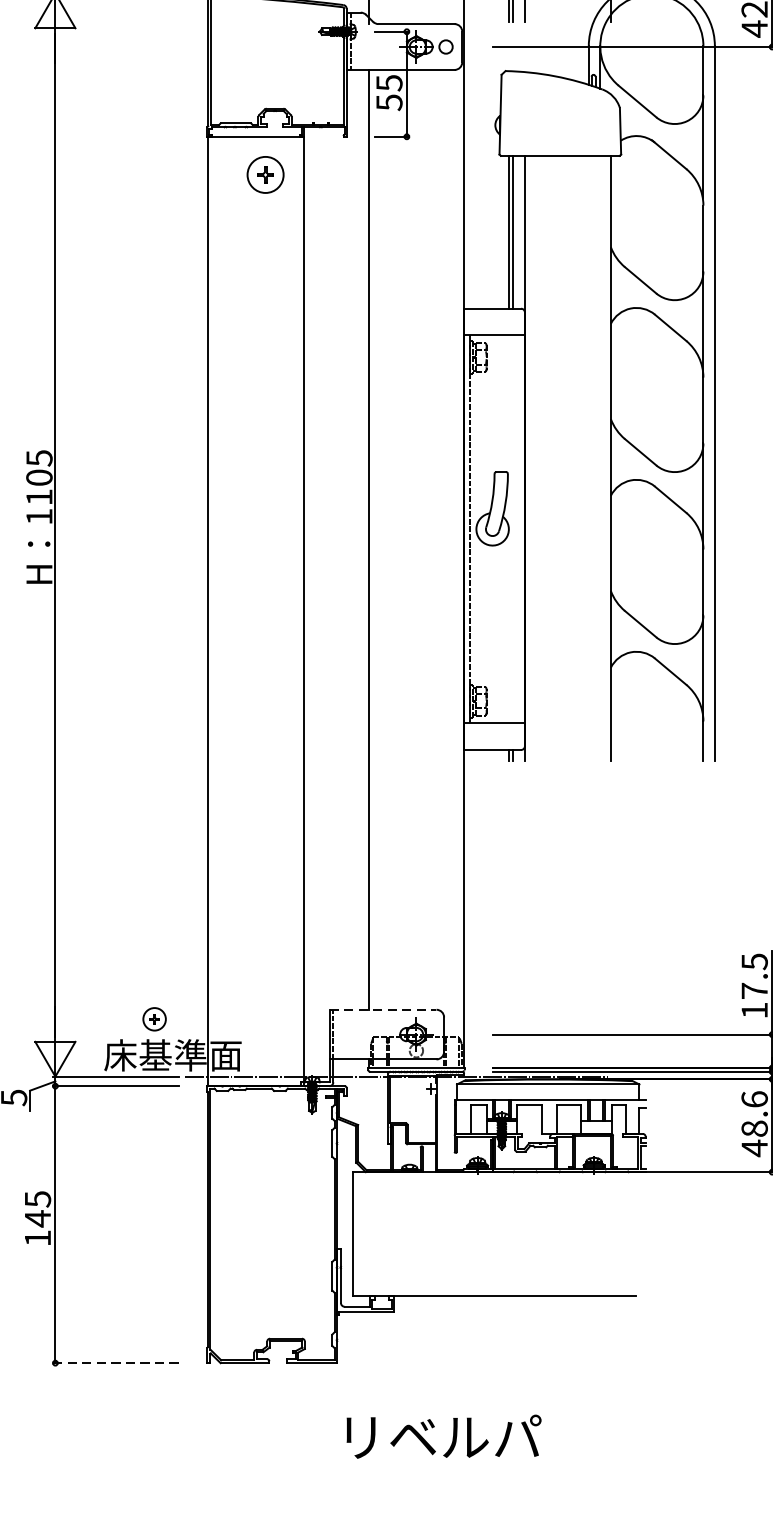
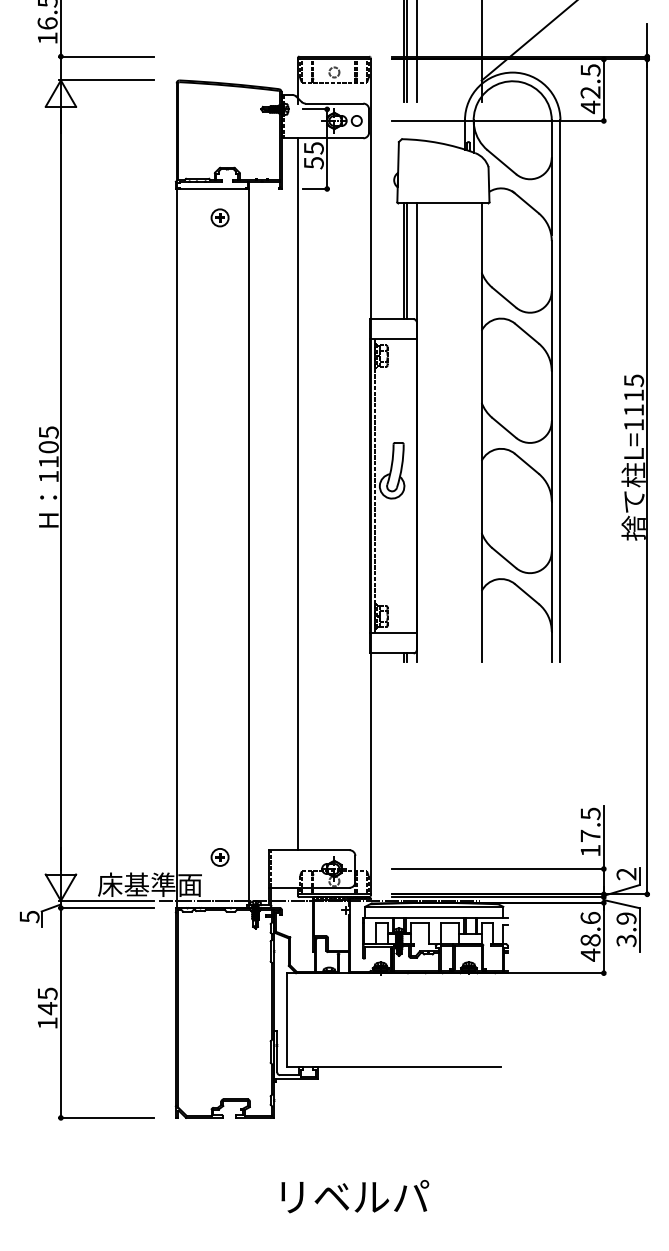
part: (264, 174) -> (219, 217), size x0.62
line: (383, 1010) -> (309, 850), dashed -> solid
part: (153, 1019) -> (219, 857), moved
line: (115, 1362) -> (106, 1117), dashed -> solid
text: (444, 1436) -> (355, 1196), moved

